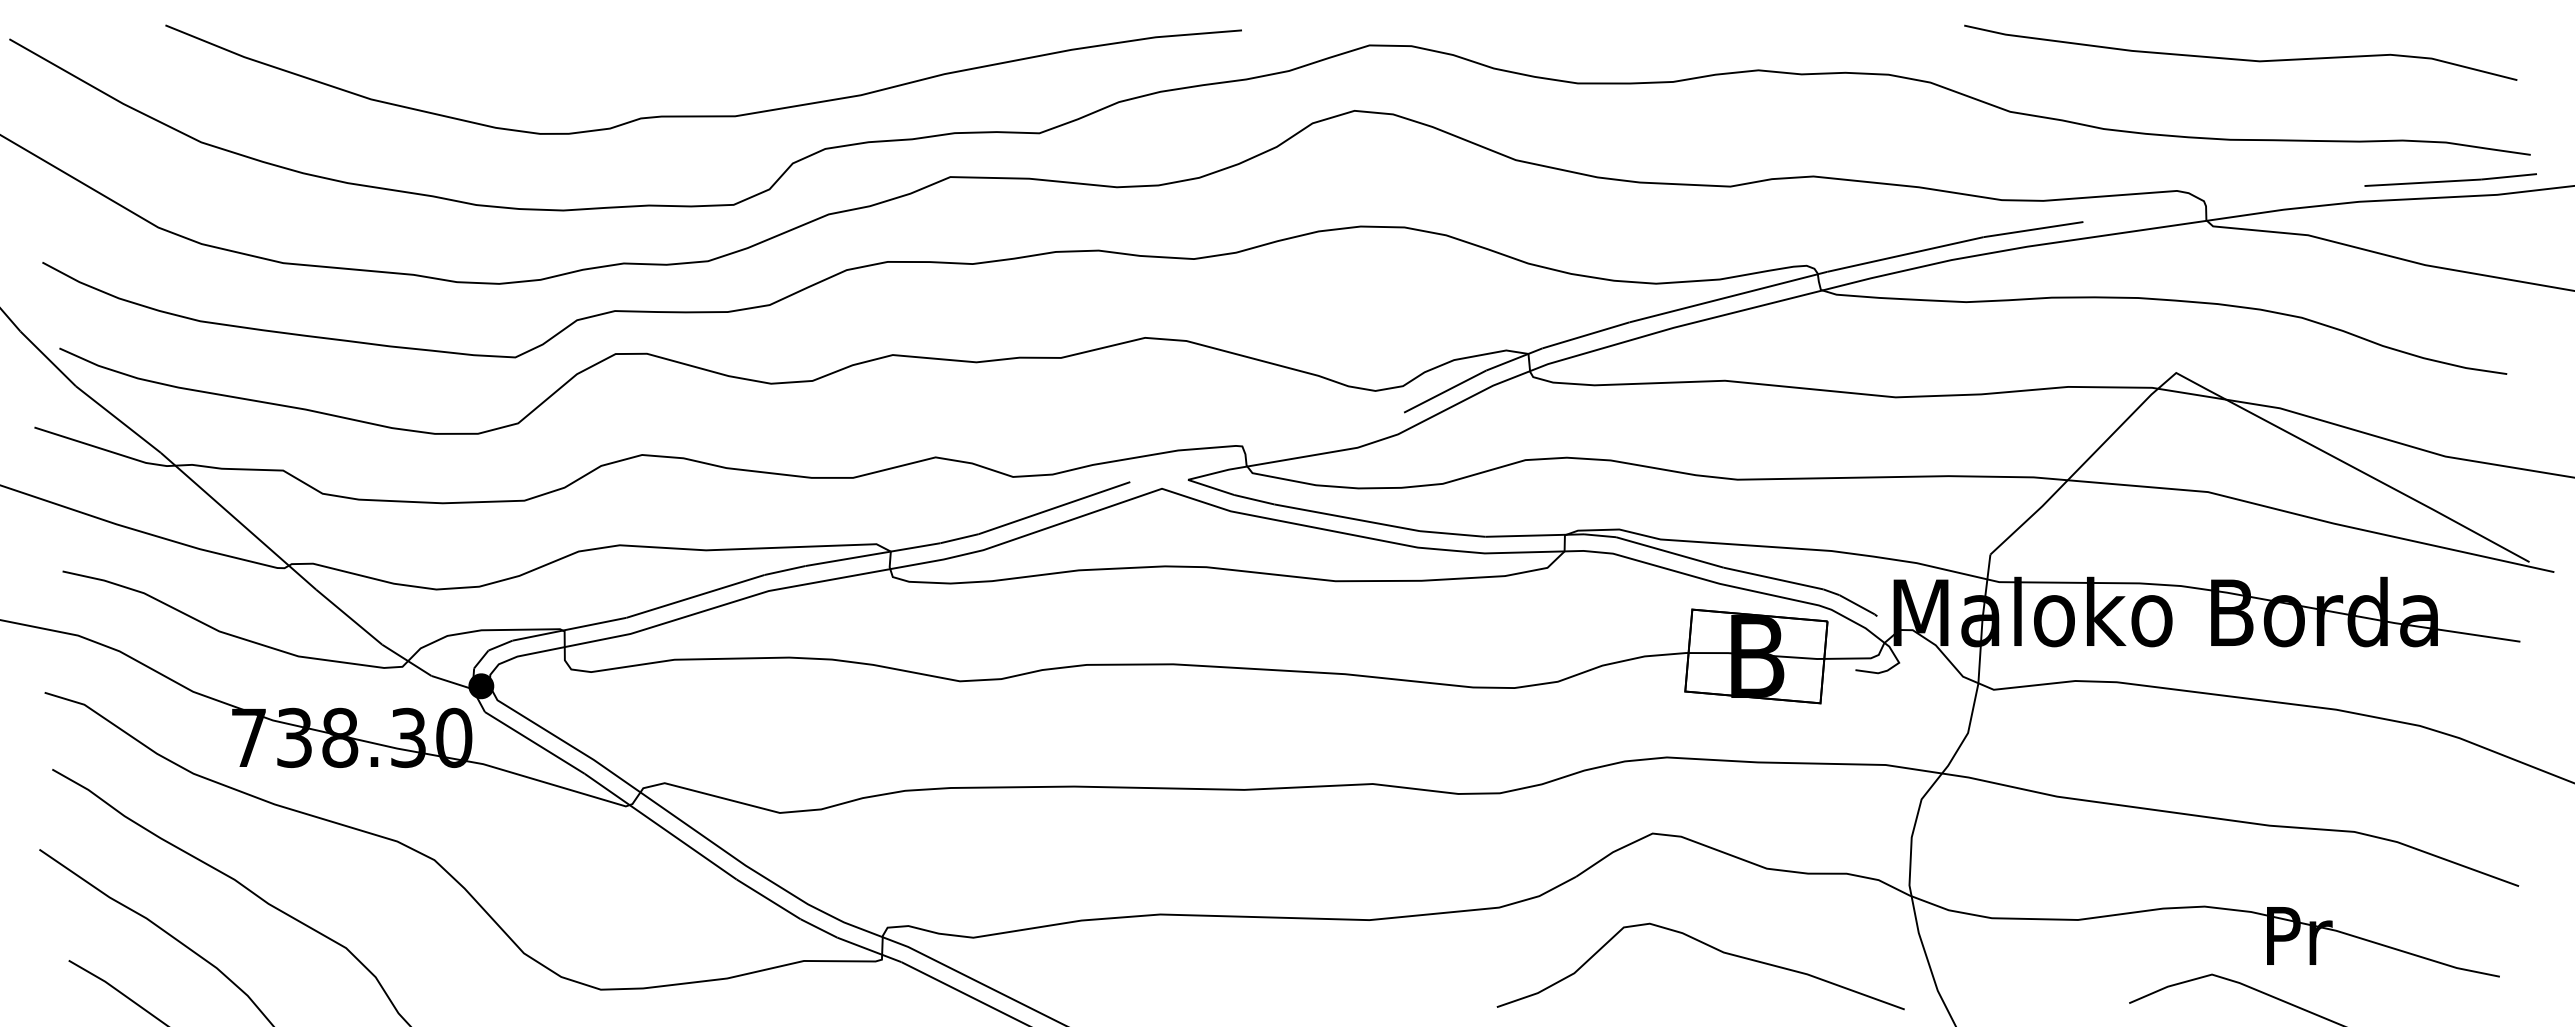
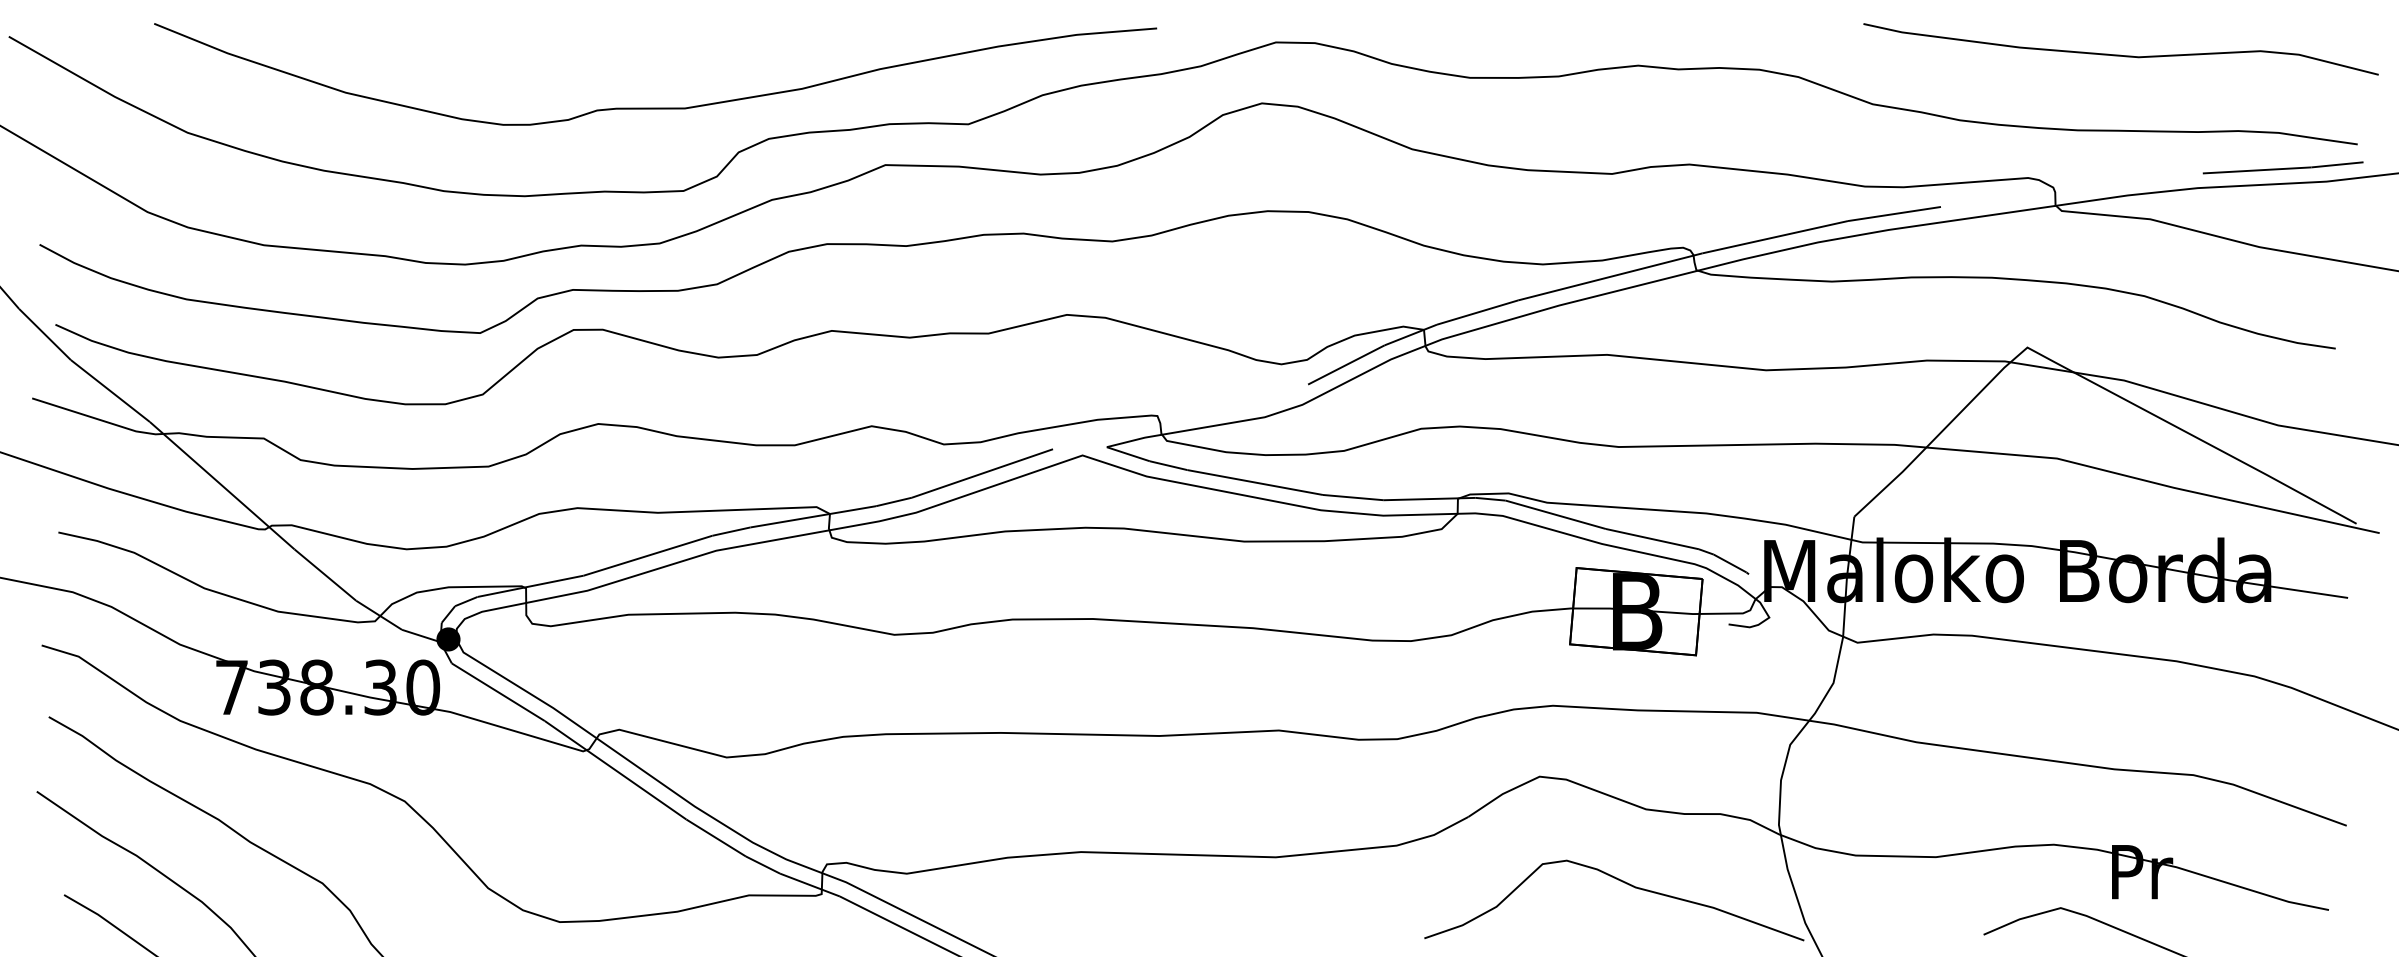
curve: (2240, 58) -> (2120, 54), moved
curve: (1710, 947) -> (1623, 882), moved

